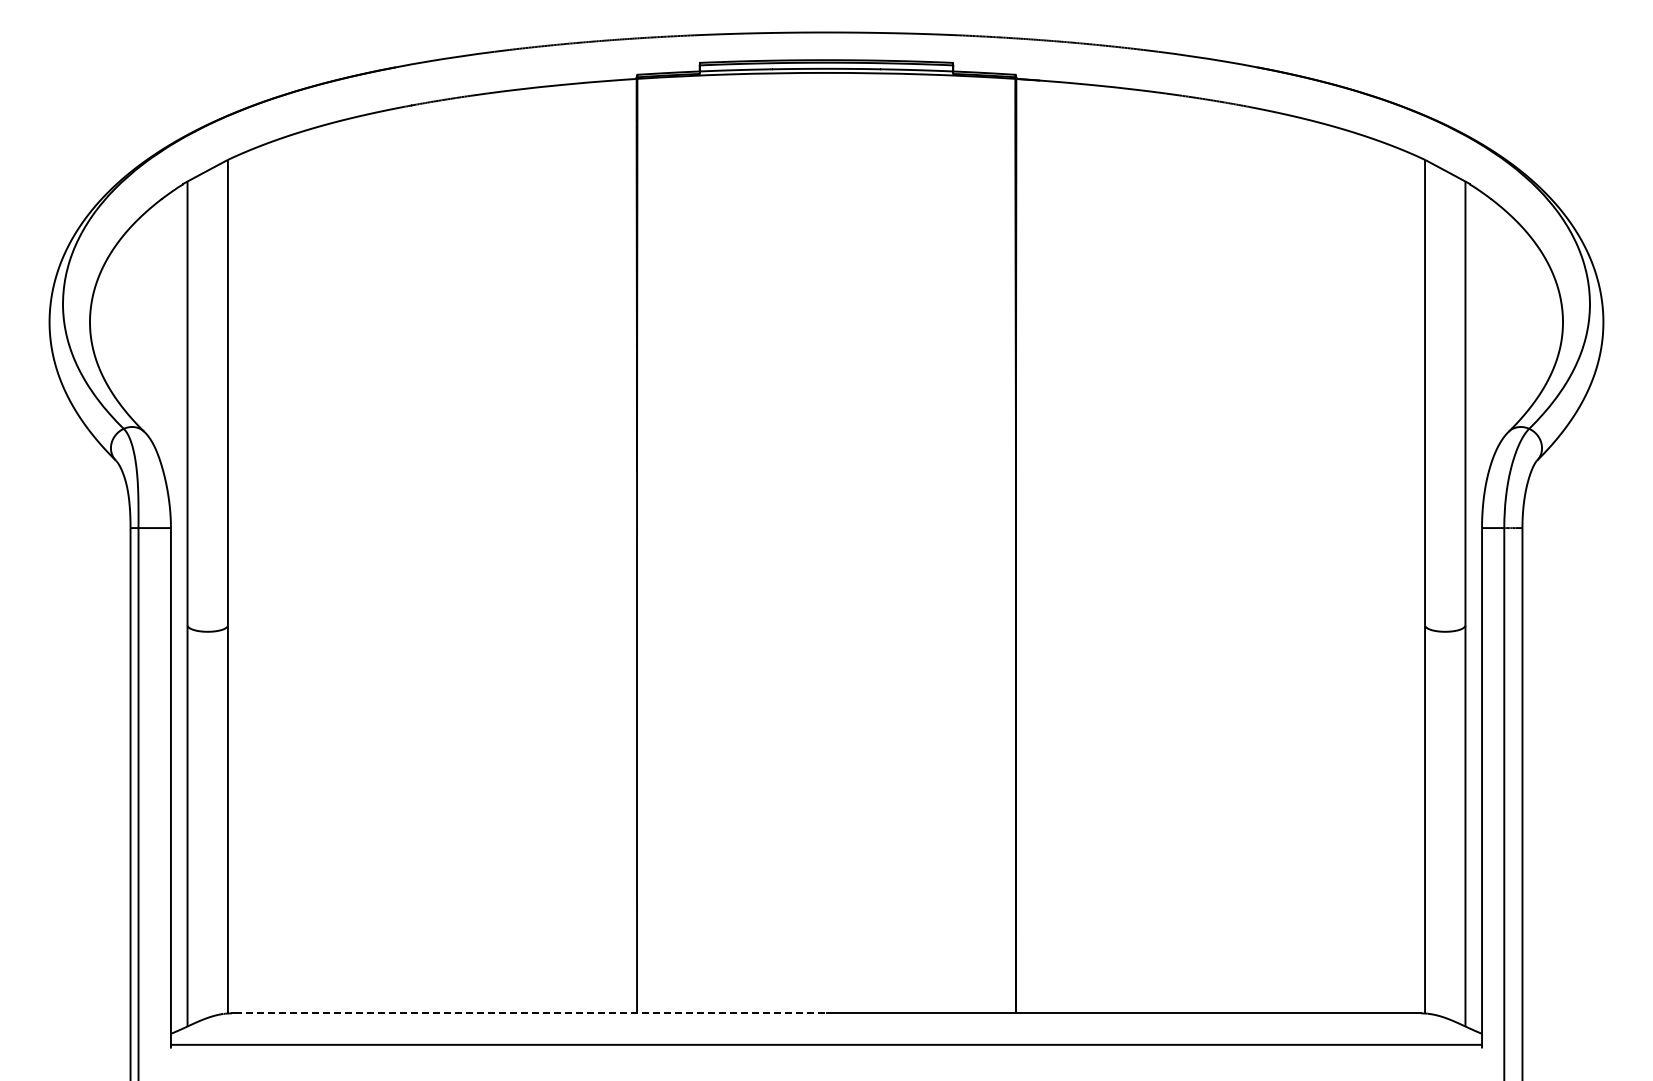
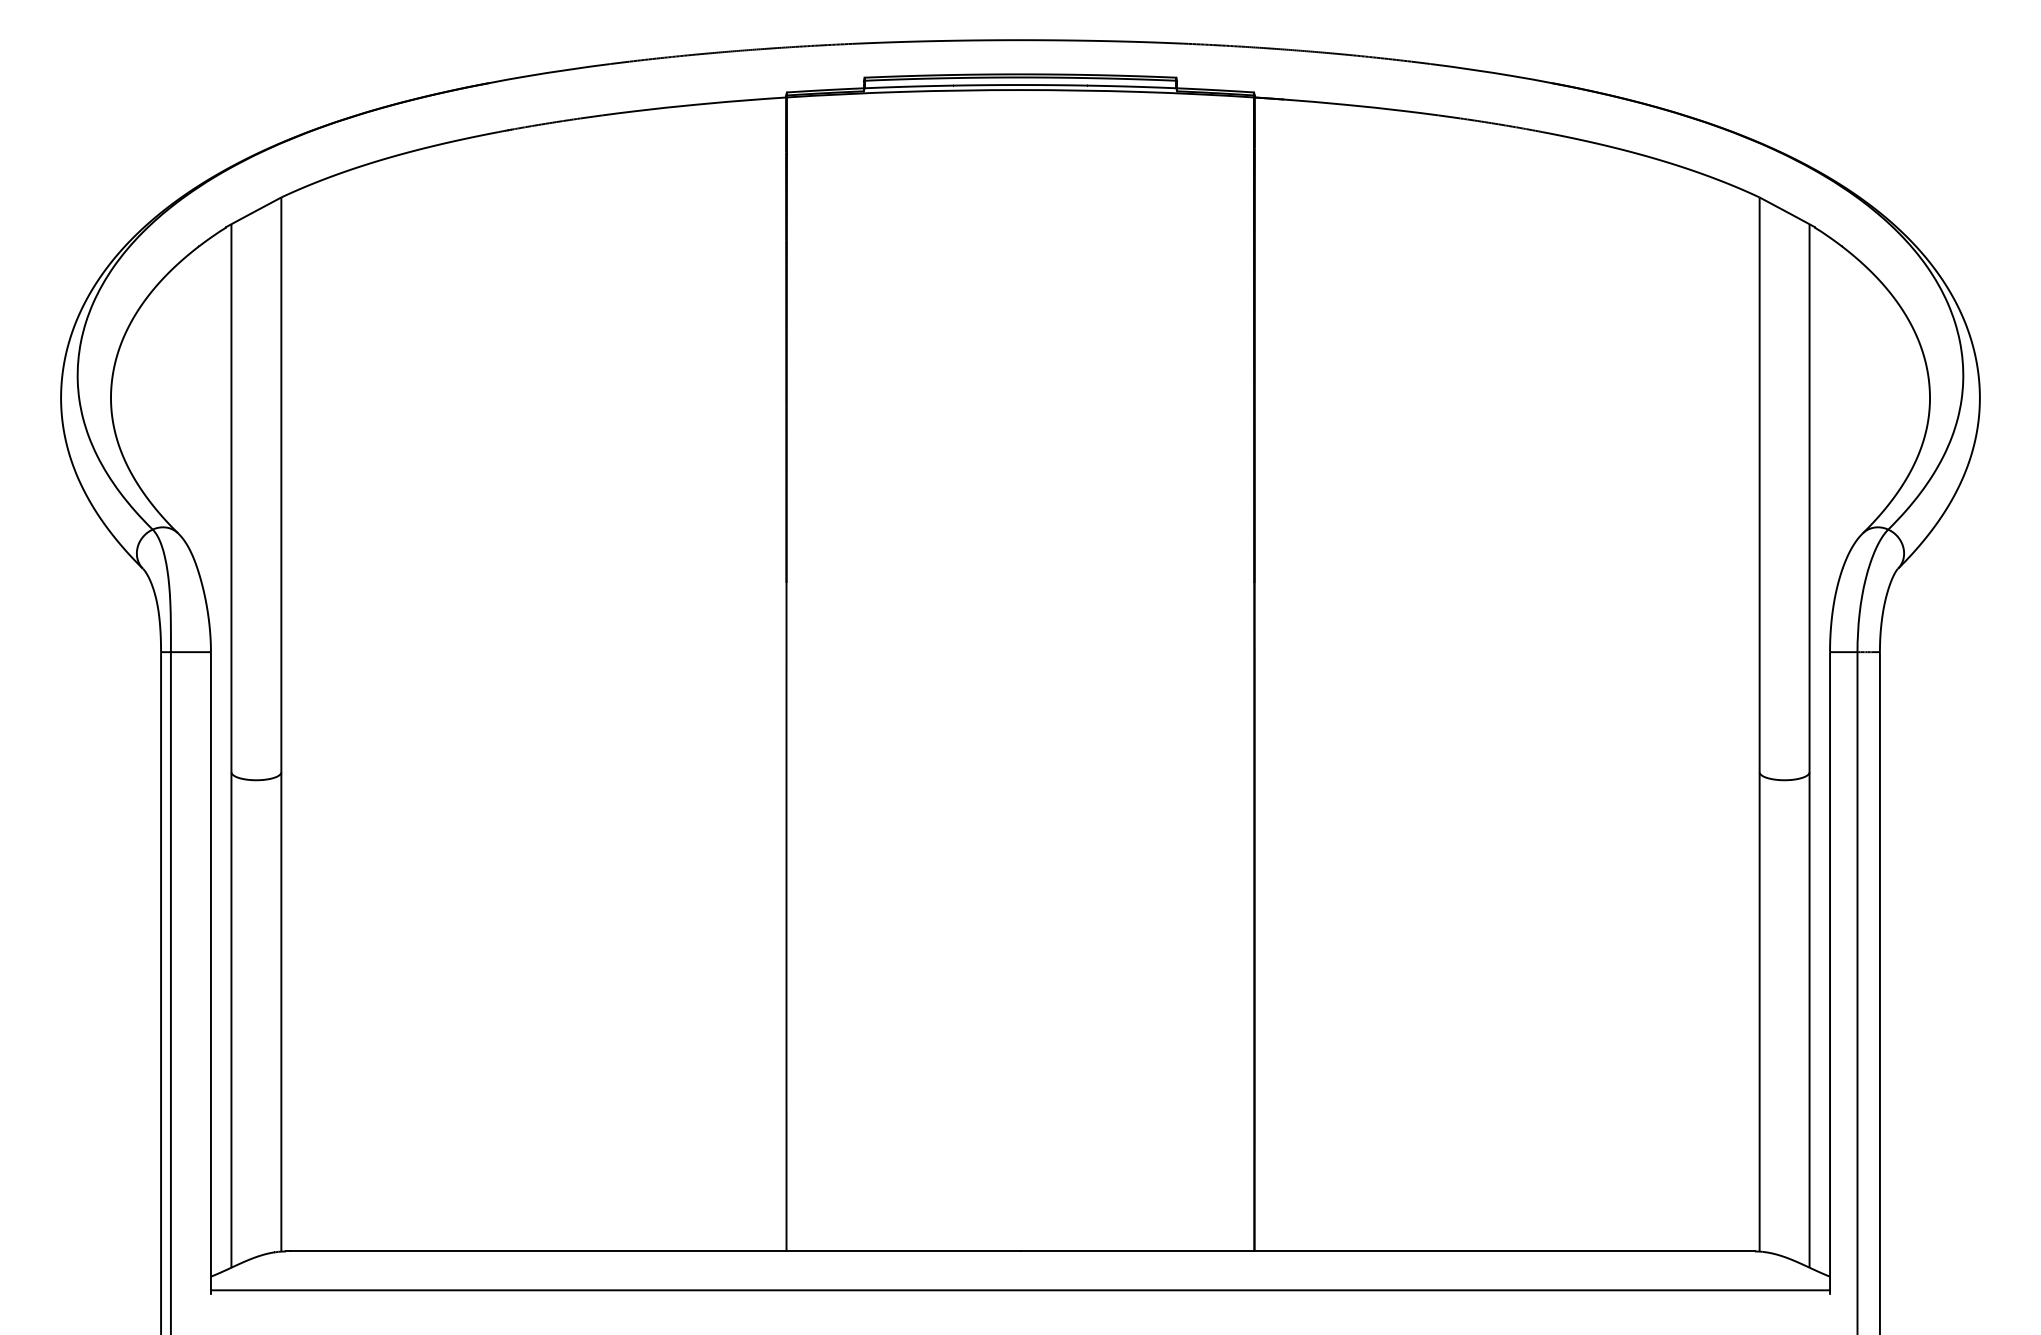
line: (530, 1013) -> (654, 1251), dashed -> solid

